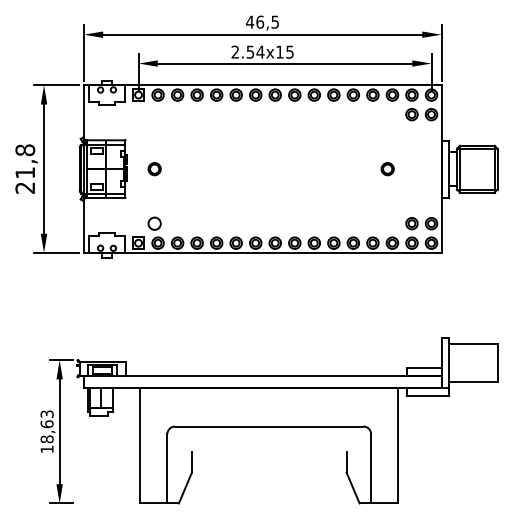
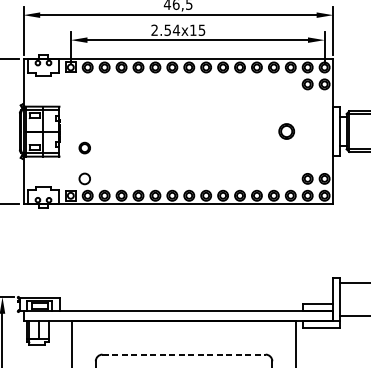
part: (154, 169) -> (84, 148), moved
part: (387, 169) -> (286, 131), size x1.4
line: (269, 426) -> (184, 354), solid -> dashed

